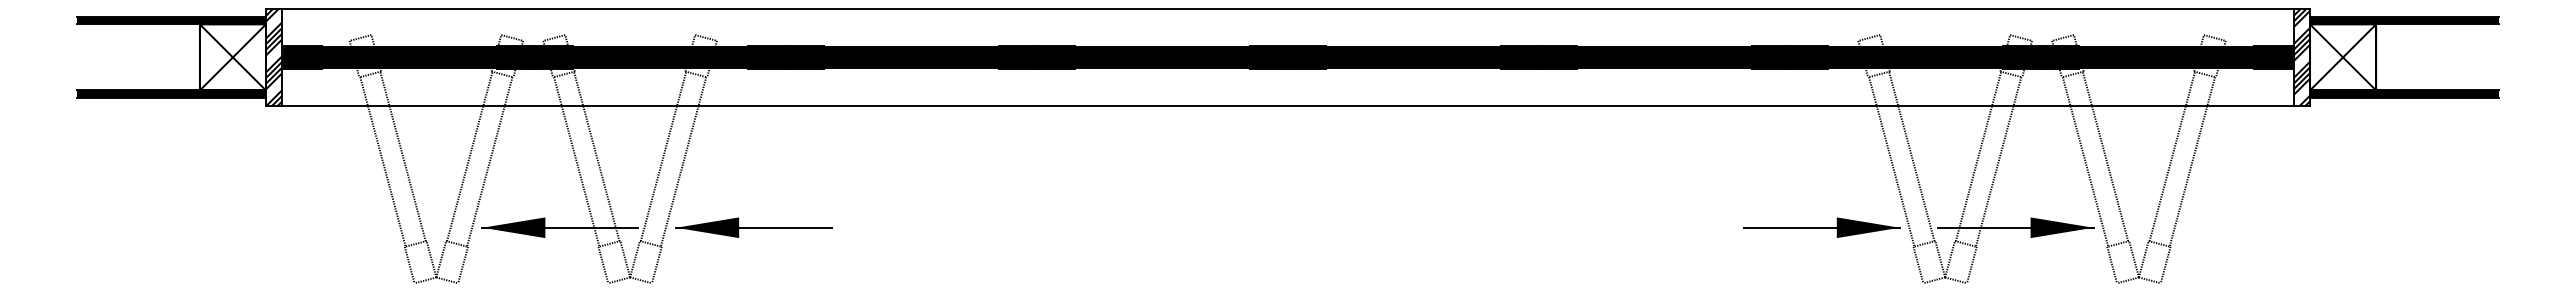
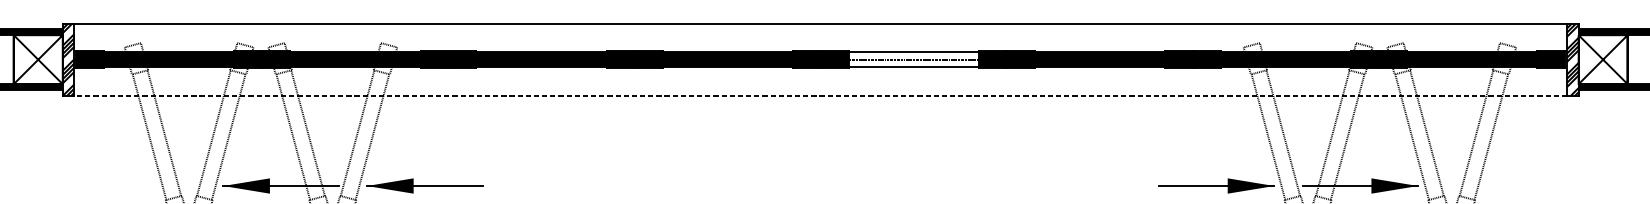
fill: (1413, 57) -> (913, 59), removed
line: (1287, 106) -> (820, 96), solid -> dashed

